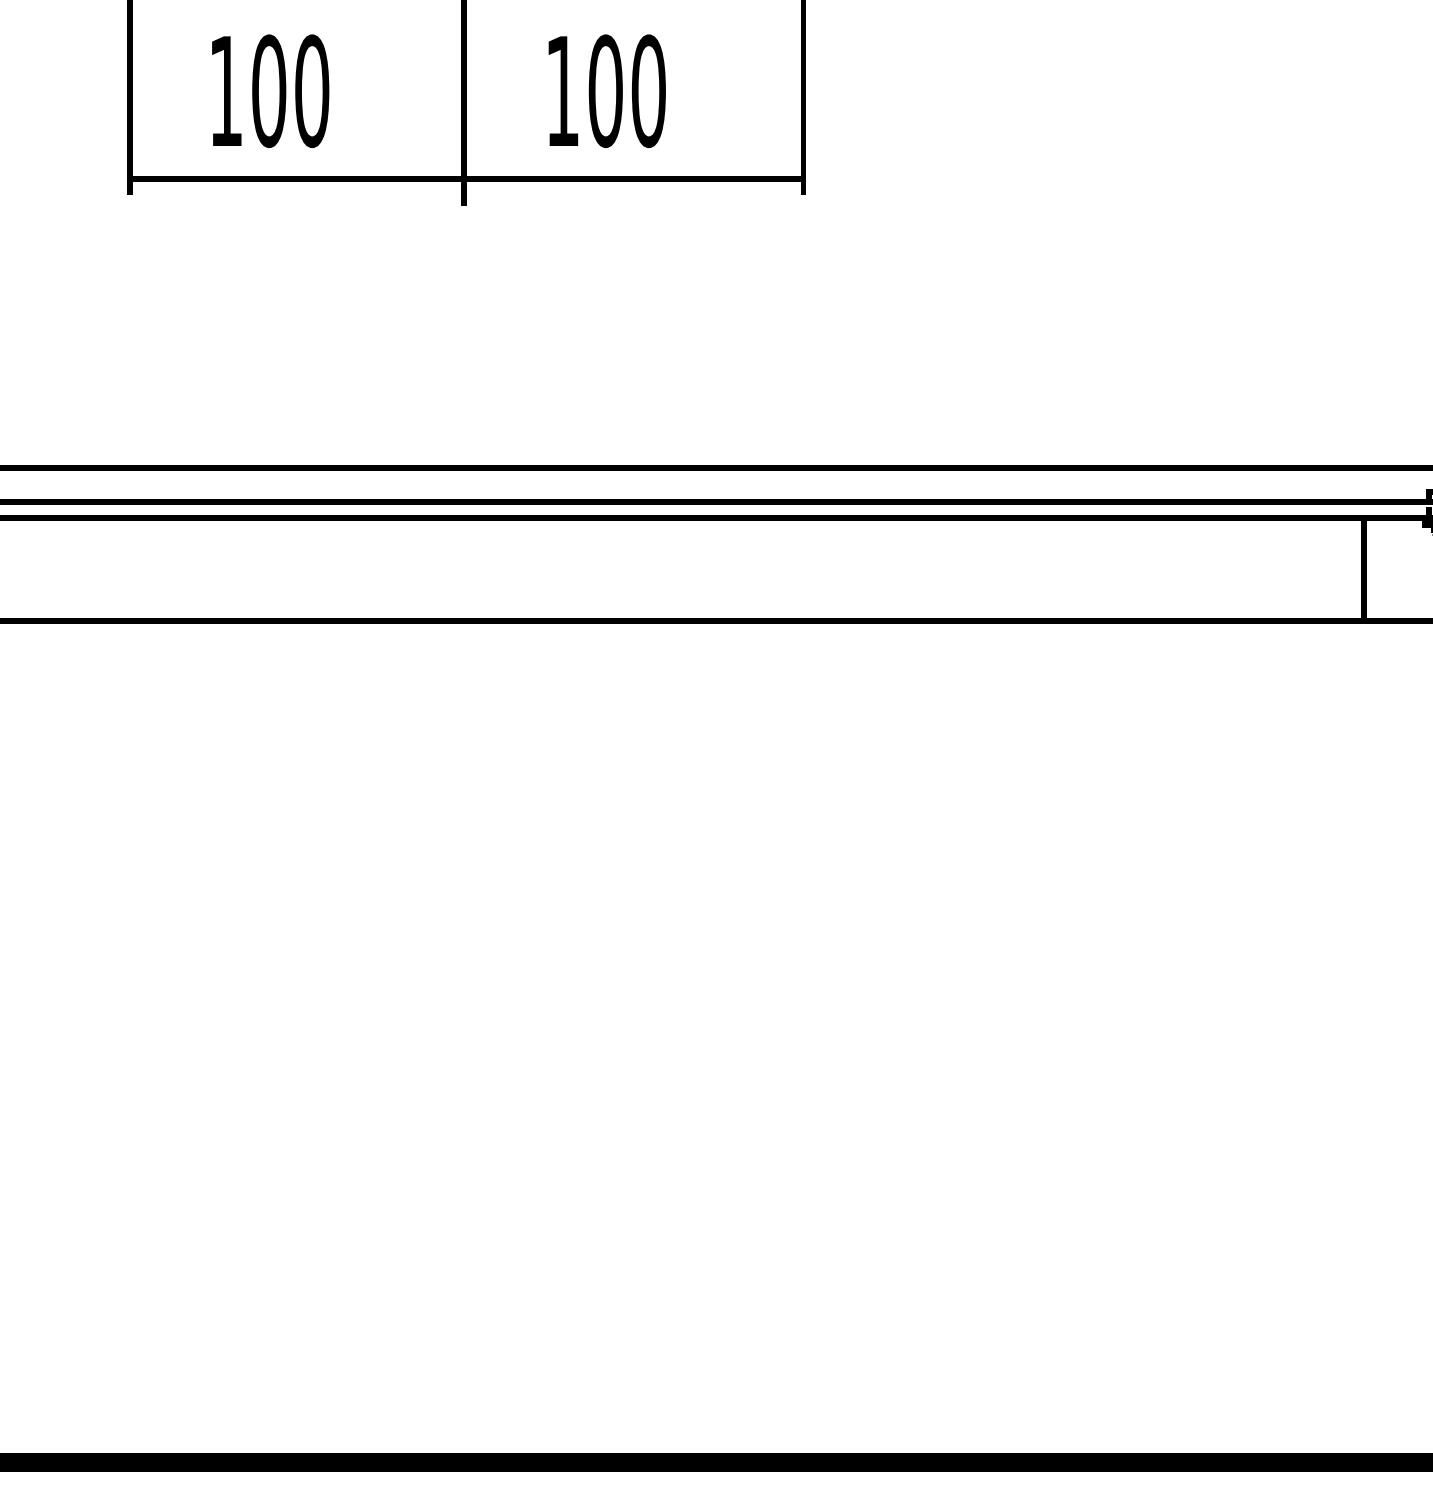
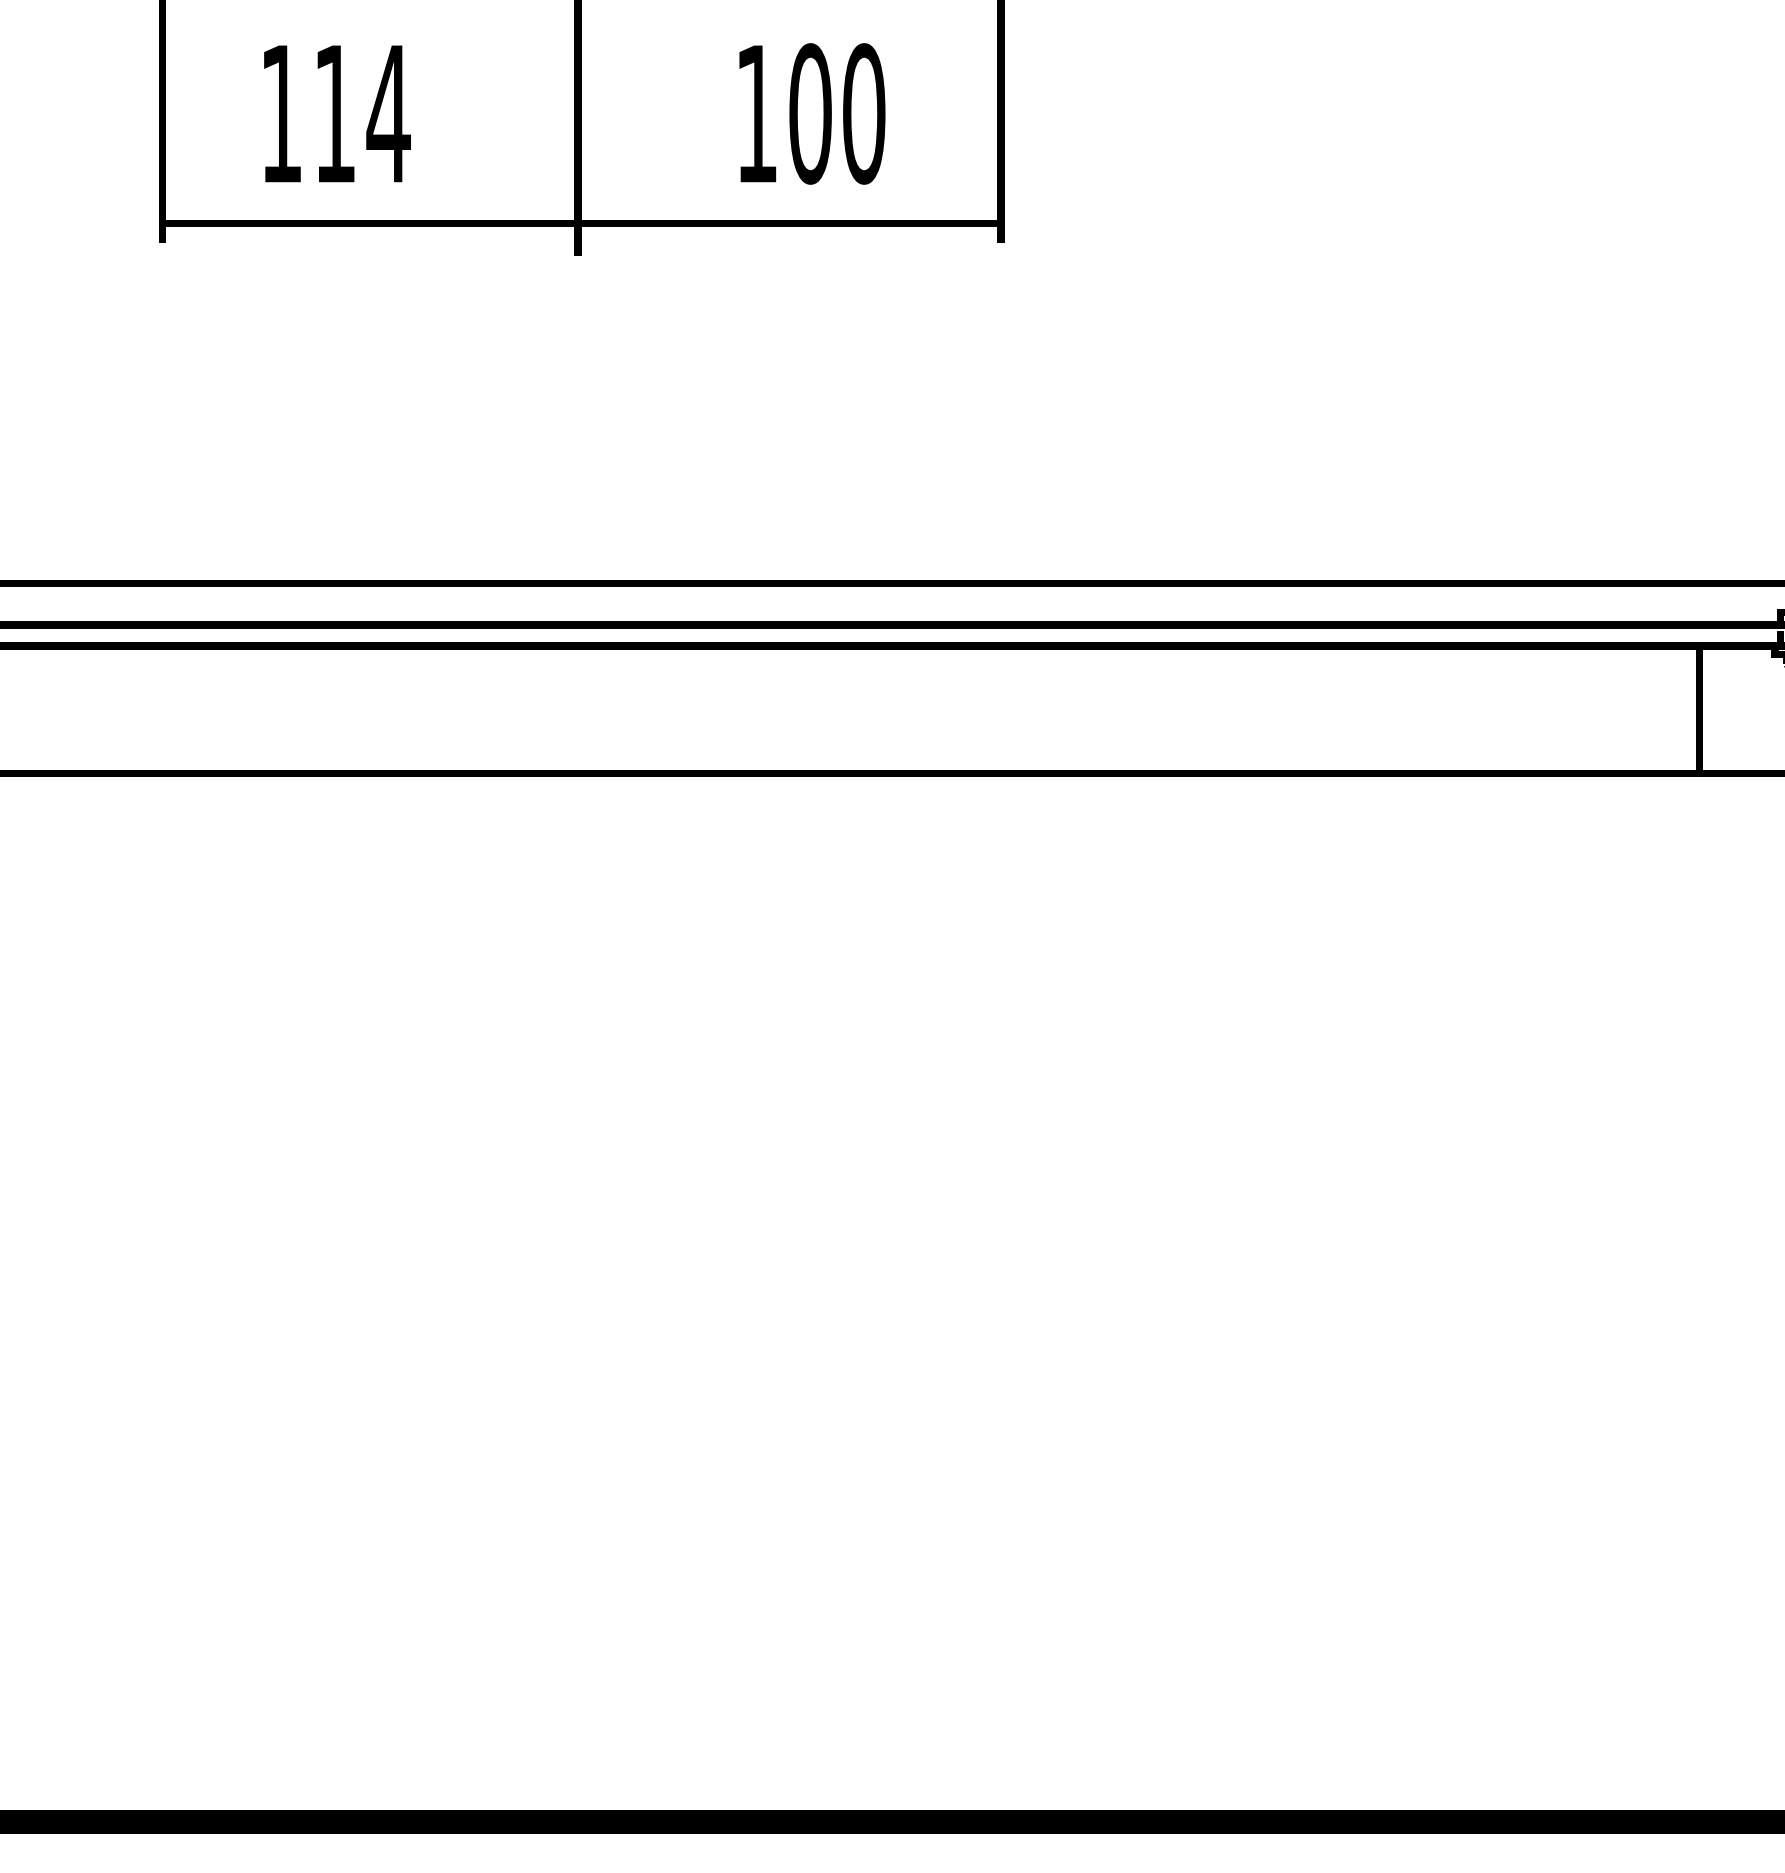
text: (291, 90) -> (362, 113), 100 -> 114
text: (607, 90) -> (812, 113), moved

